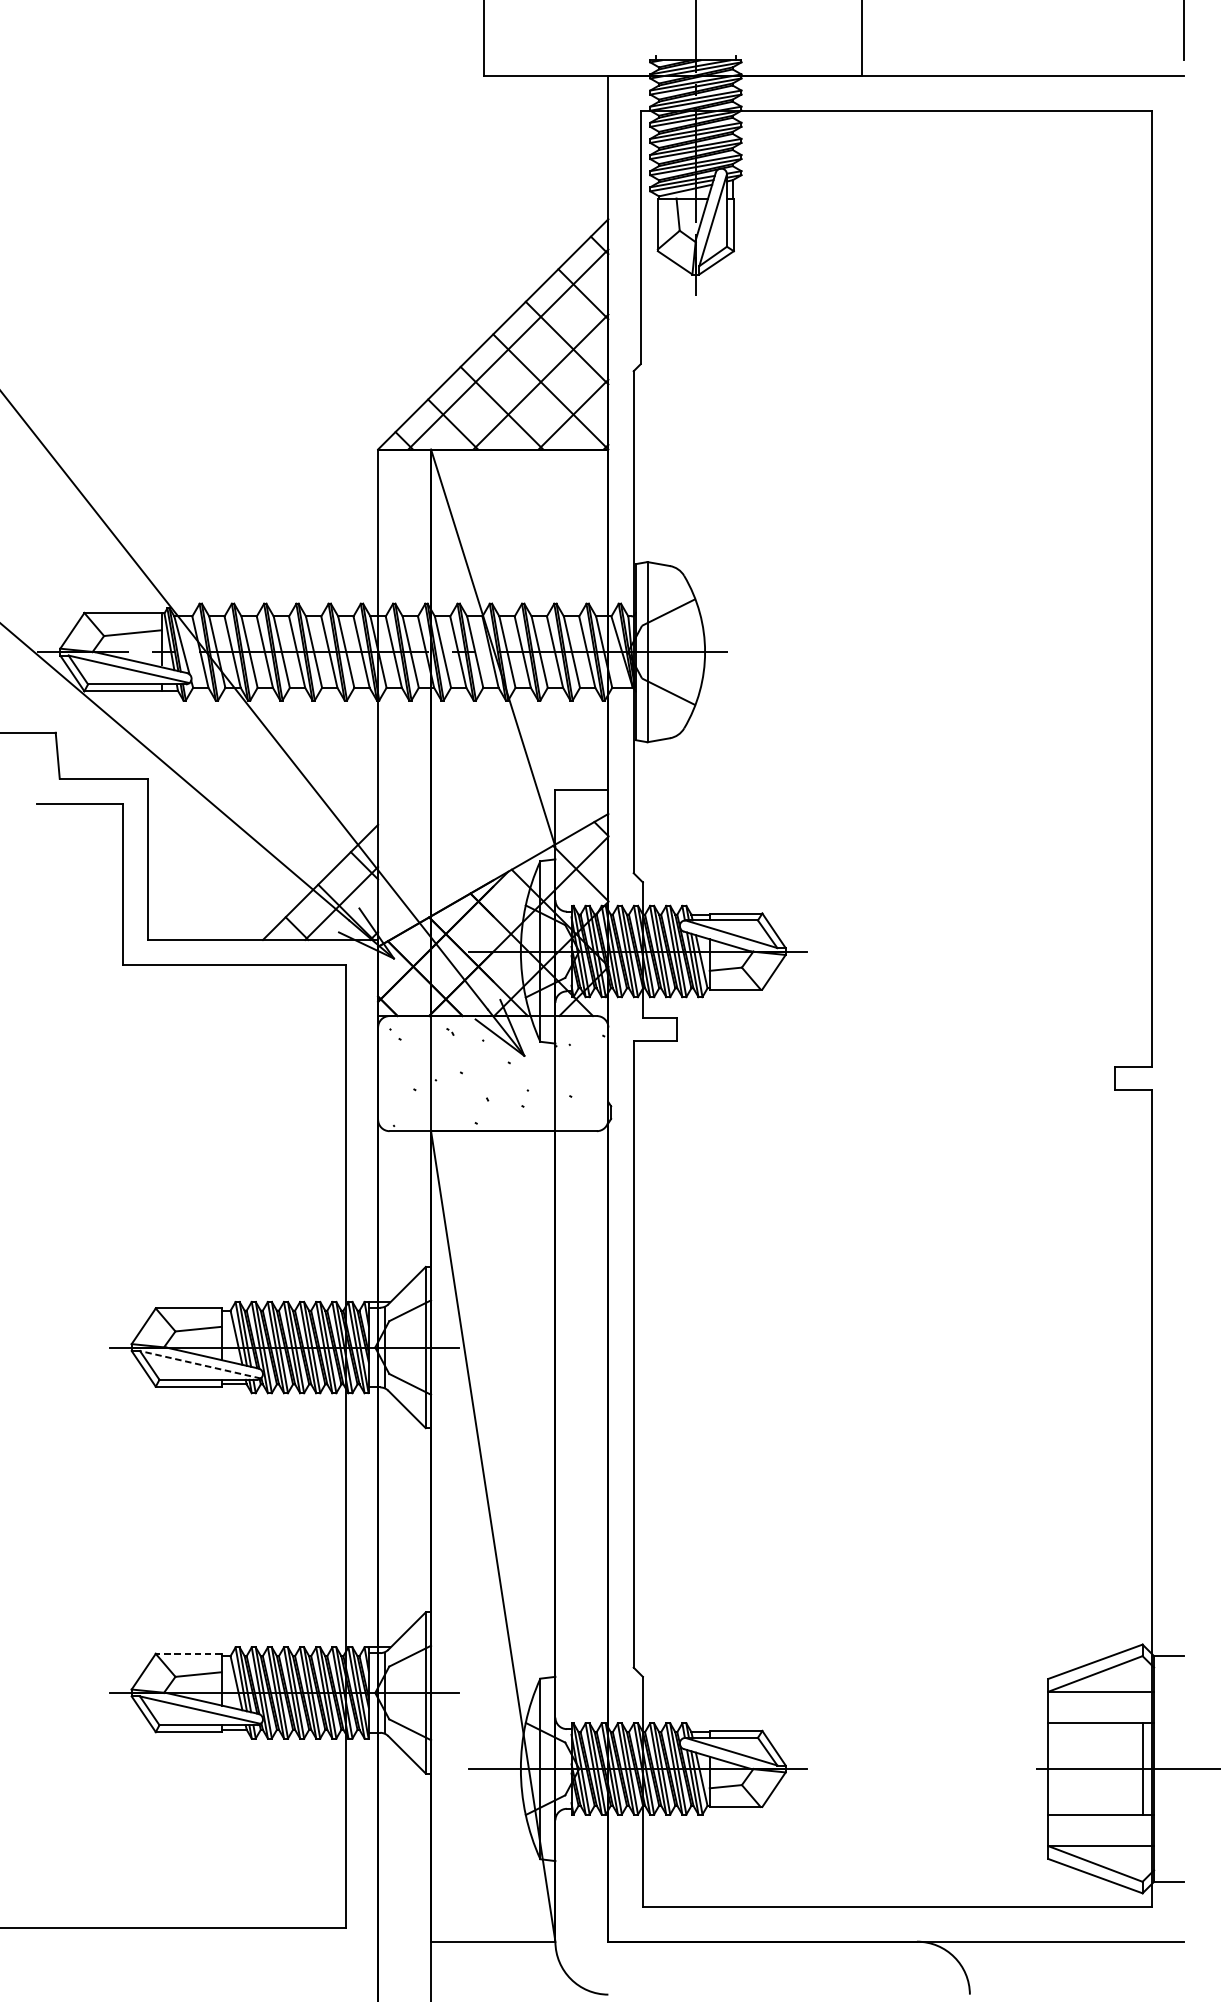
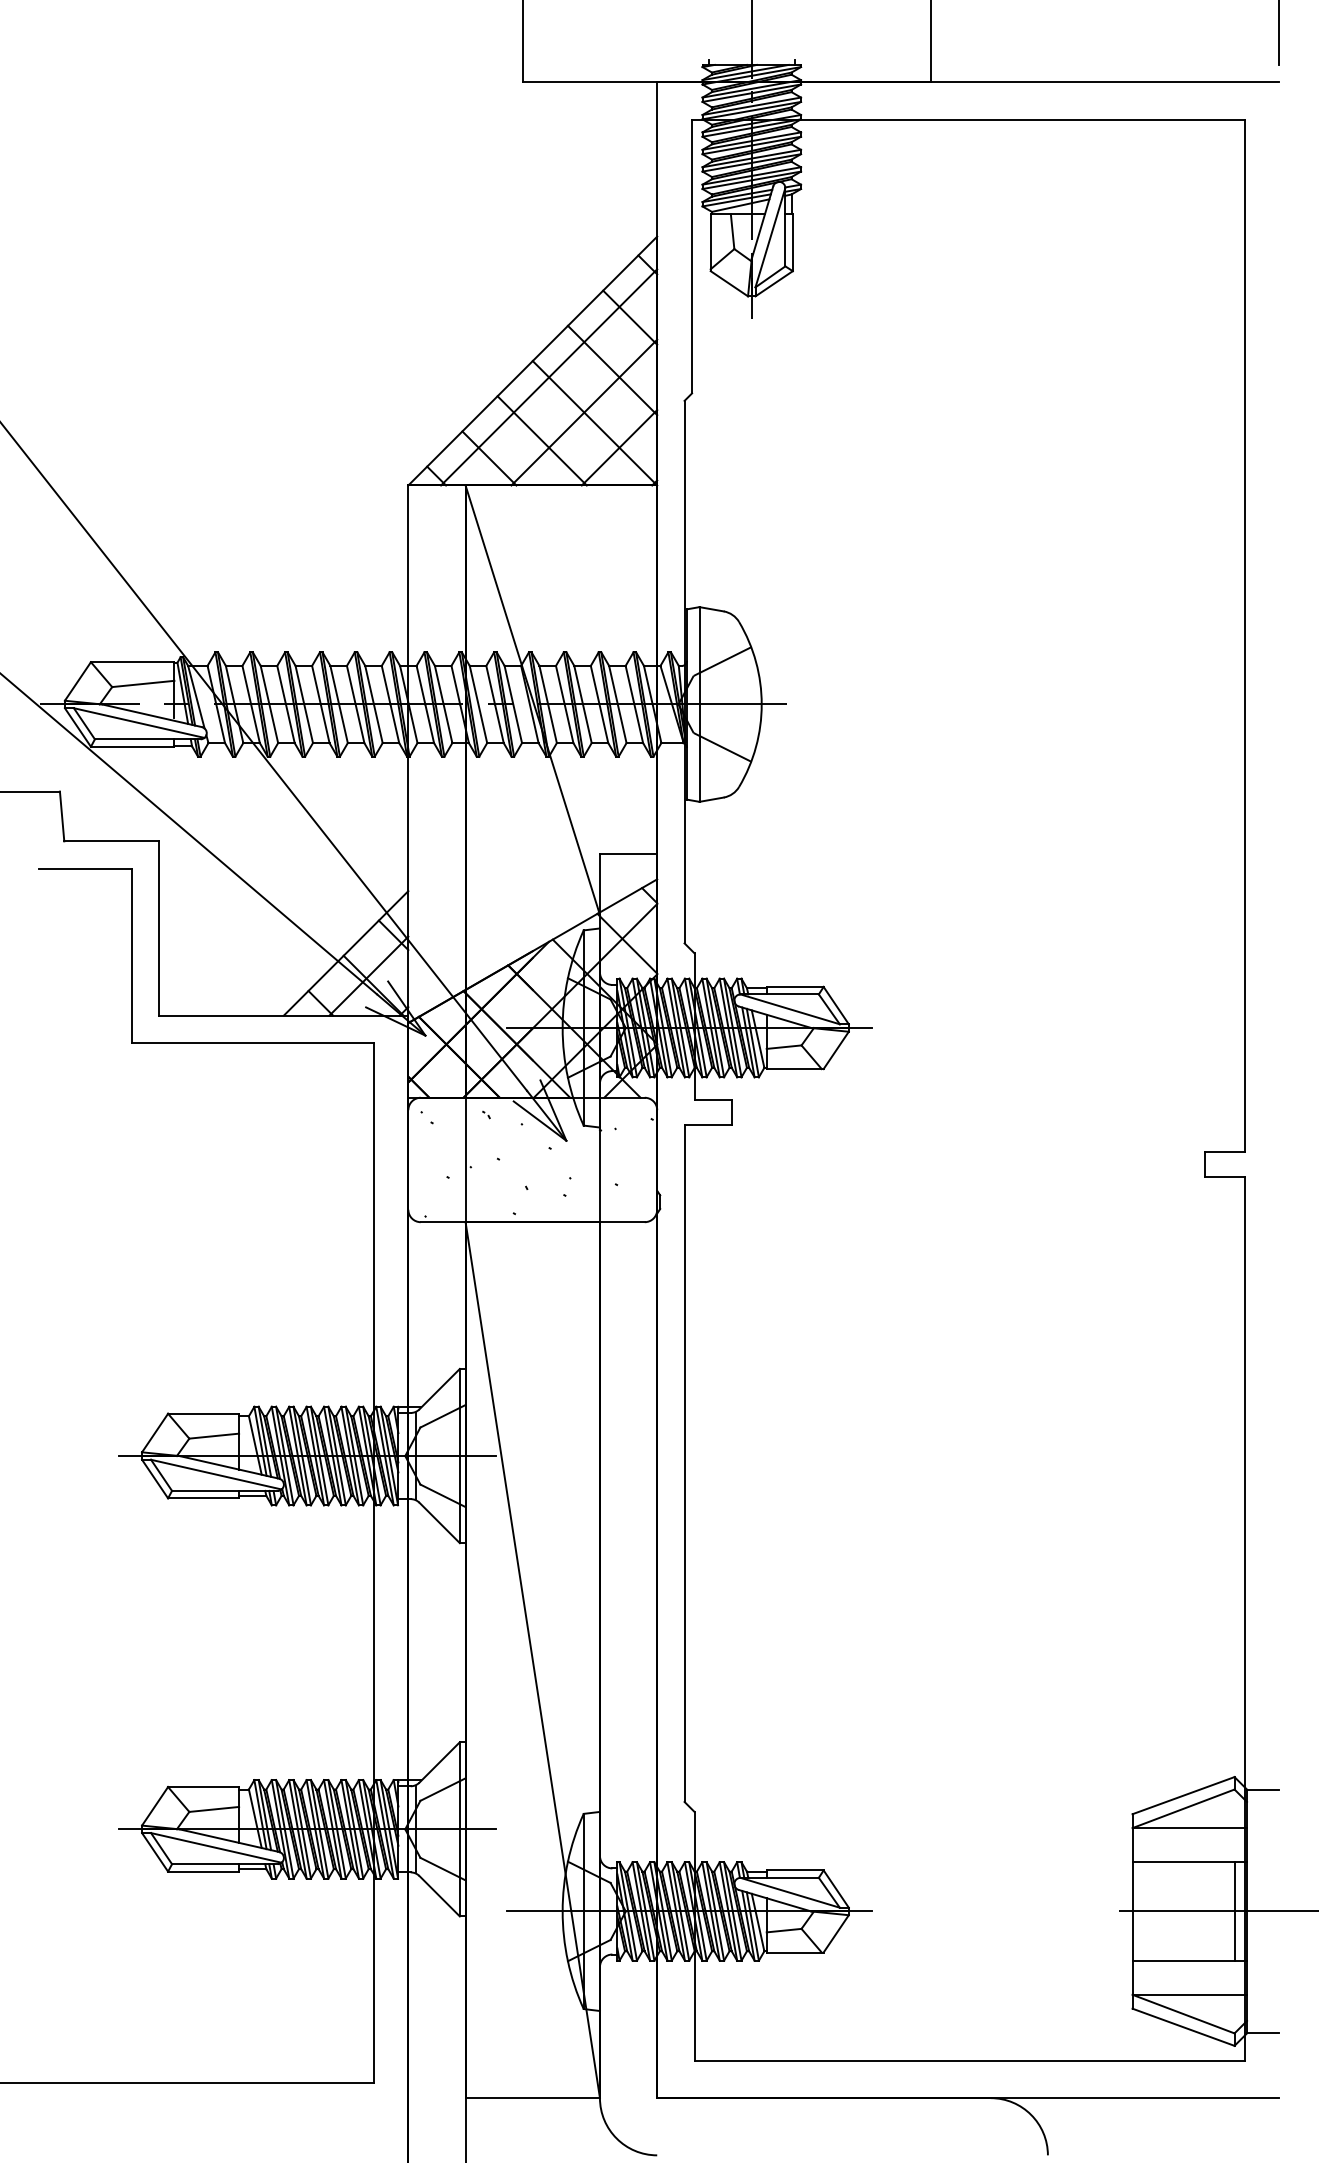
line: (200, 1364) -> (216, 1474), dashed -> solid
line: (188, 1654) -> (203, 1787), dashed -> solid

